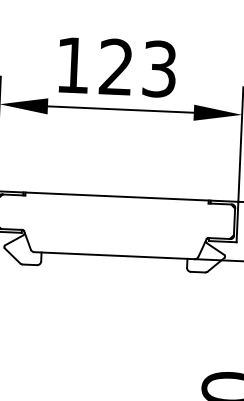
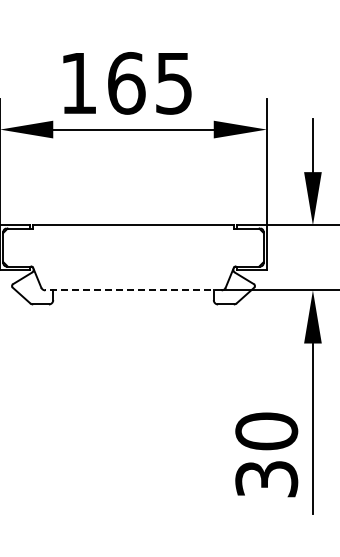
text: (138, 68) -> (150, 83), 123 -> 165
line: (114, 255) -> (133, 290), solid -> dashed

